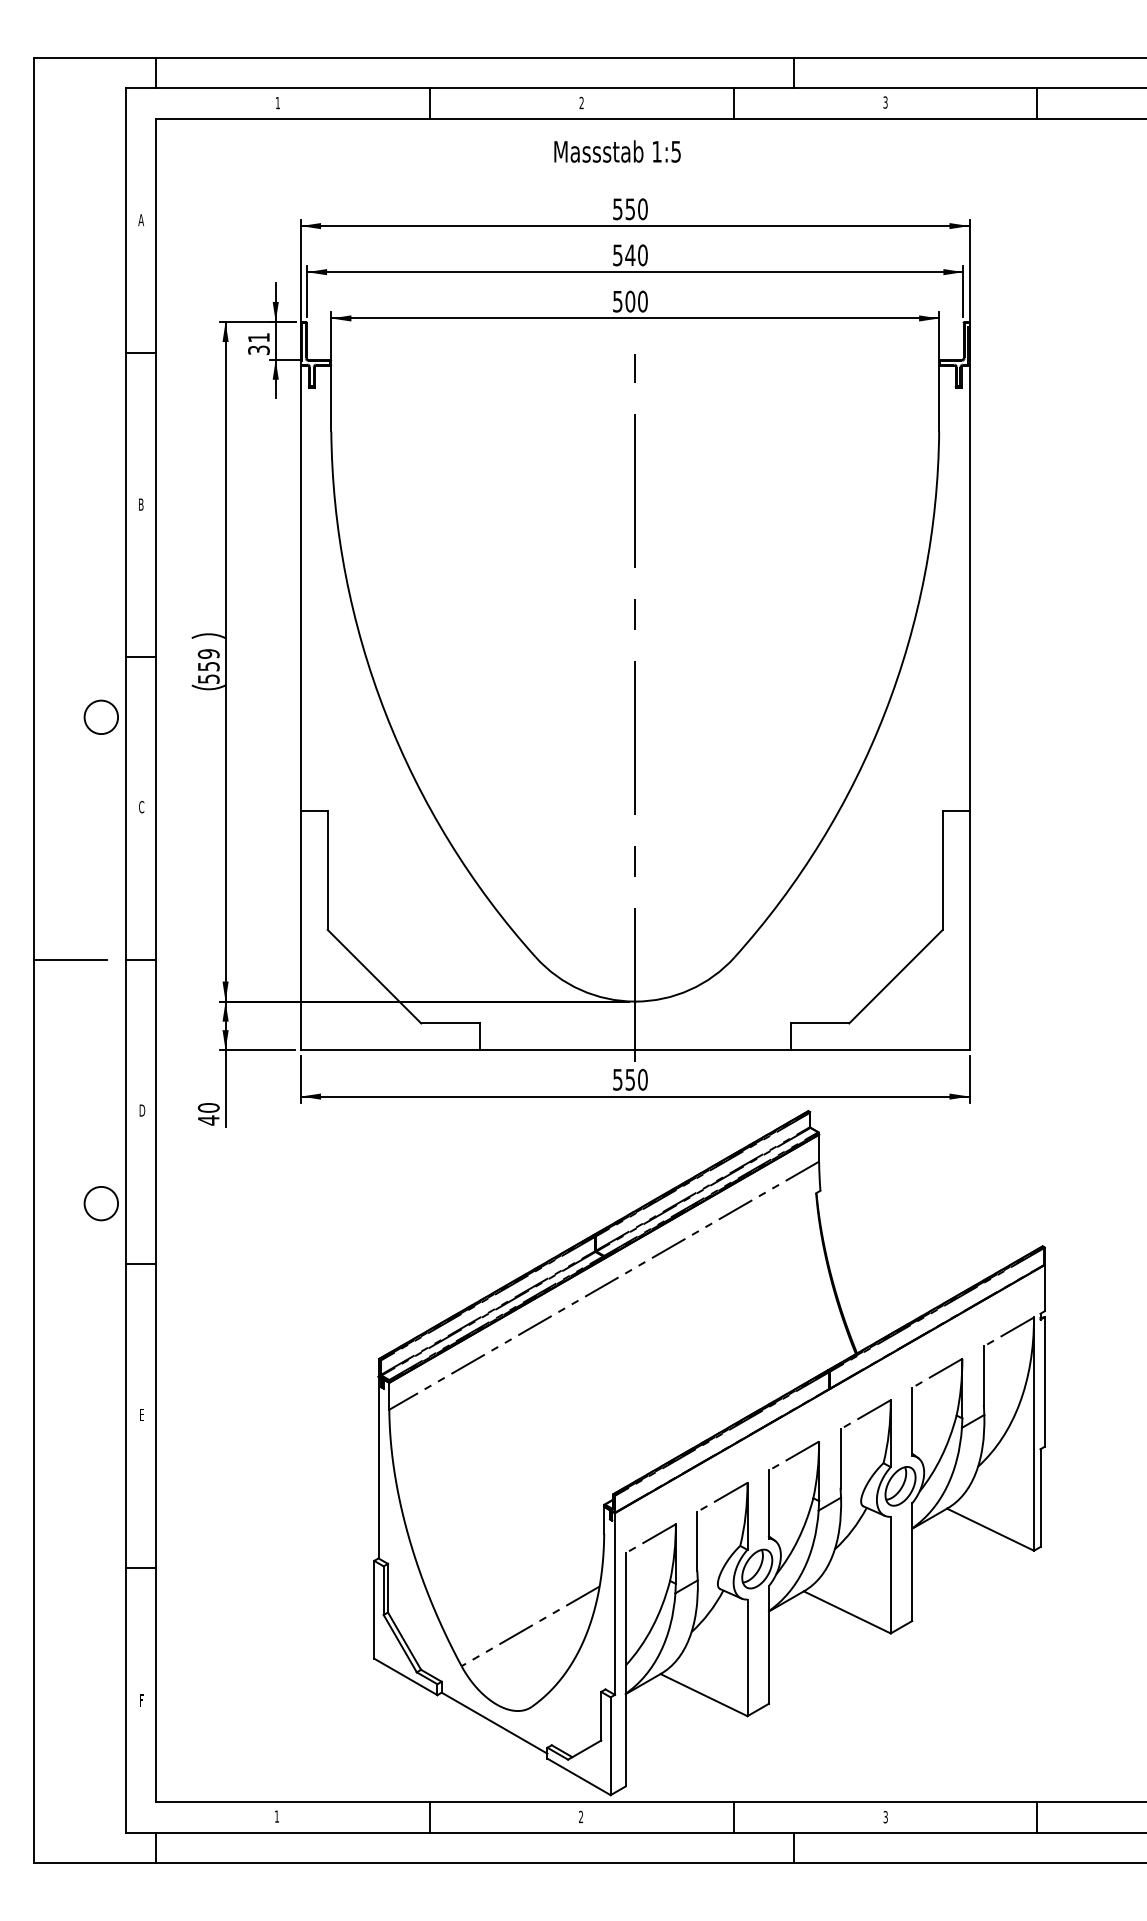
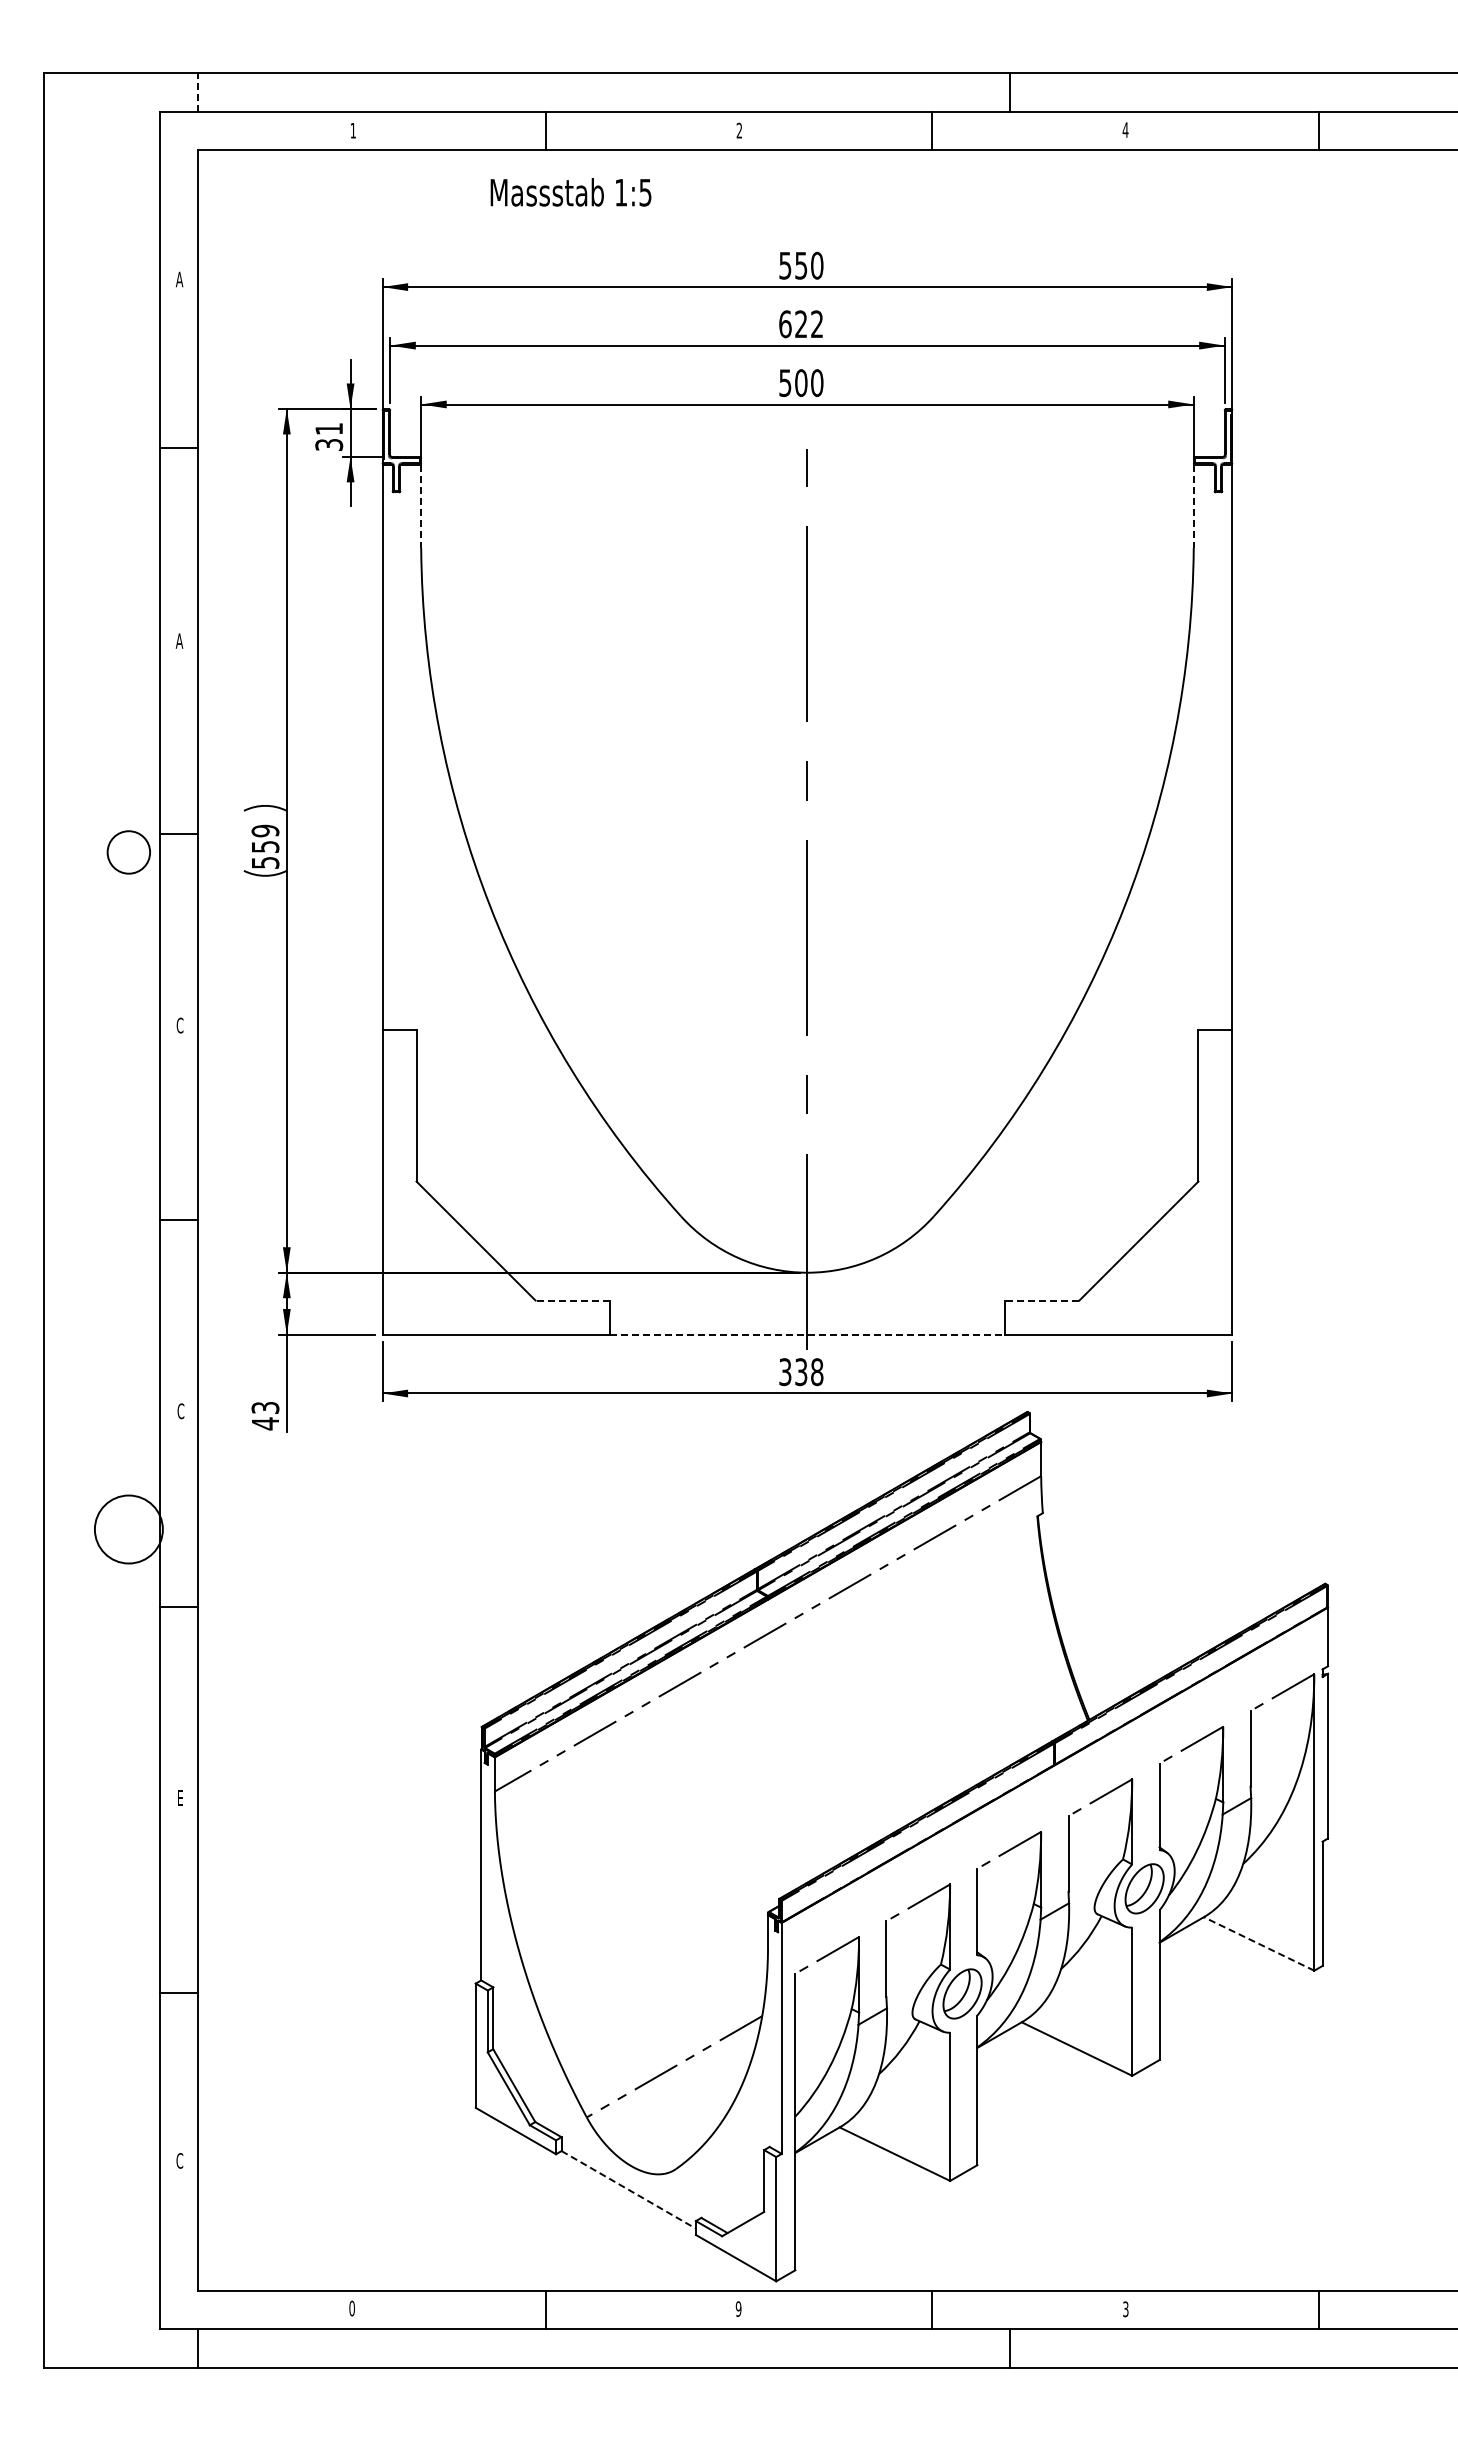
line: (156, 72) -> (198, 92), solid -> dashed
text: (885, 102) -> (1125, 129), 3 -> 4
text: (617, 151) -> (570, 192), moved
text: (630, 255) -> (801, 324), 540 -> 622
line: (331, 398) -> (421, 506), solid -> dashed
line: (938, 398) -> (1193, 506), solid -> dashed
text: (141, 504) -> (179, 640), B -> A
circle: (101, 717) -> (128, 852), moved
line: (70, 960) -> (89, 1220), removed
line: (450, 1023) -> (572, 1300), solid -> dashed
line: (819, 1023) -> (1041, 1300), solid -> dashed
line: (635, 1050) -> (807, 1334), solid -> dashed
text: (630, 1079) -> (801, 1371), 550 -> 338
text: (208, 1107) -> (265, 1407), 40 -> 43
text: (141, 1110) -> (180, 1411), D -> C
circle: (101, 1203) -> (128, 1529), size x1.6
line: (990, 1529) -> (1258, 1943), solid -> dashed
text: (141, 1700) -> (179, 2160), F -> C
line: (494, 1722) -> (628, 2189), solid -> dashed
text: (276, 1816) -> (351, 2308), 1 -> 0
text: (580, 1816) -> (738, 2308), 2 -> 9

